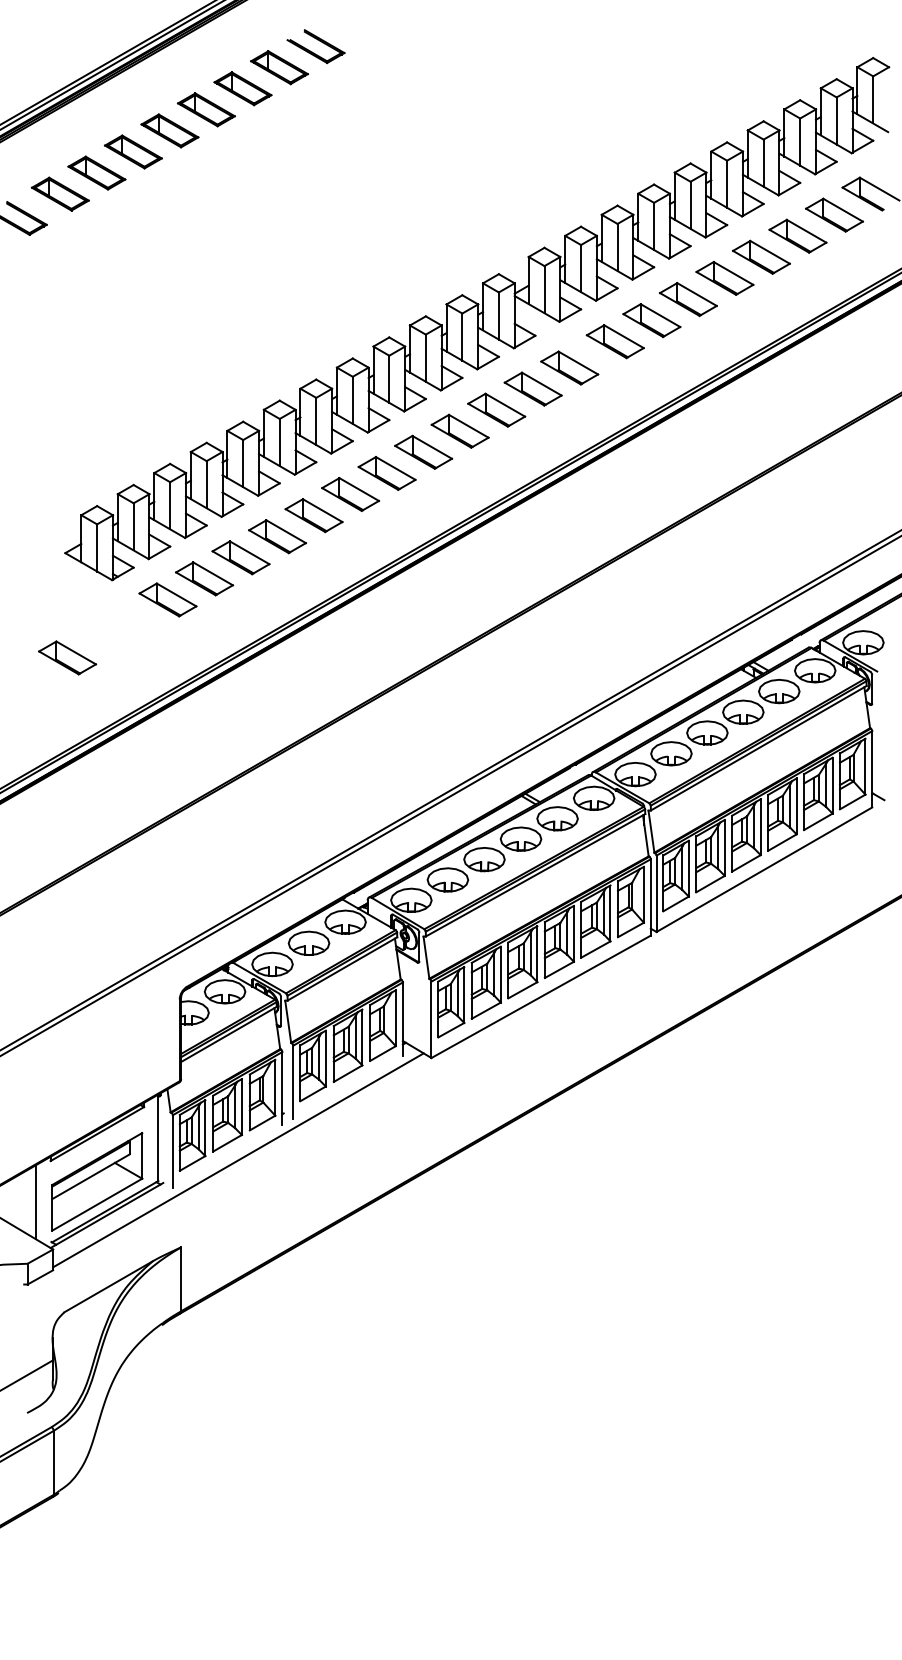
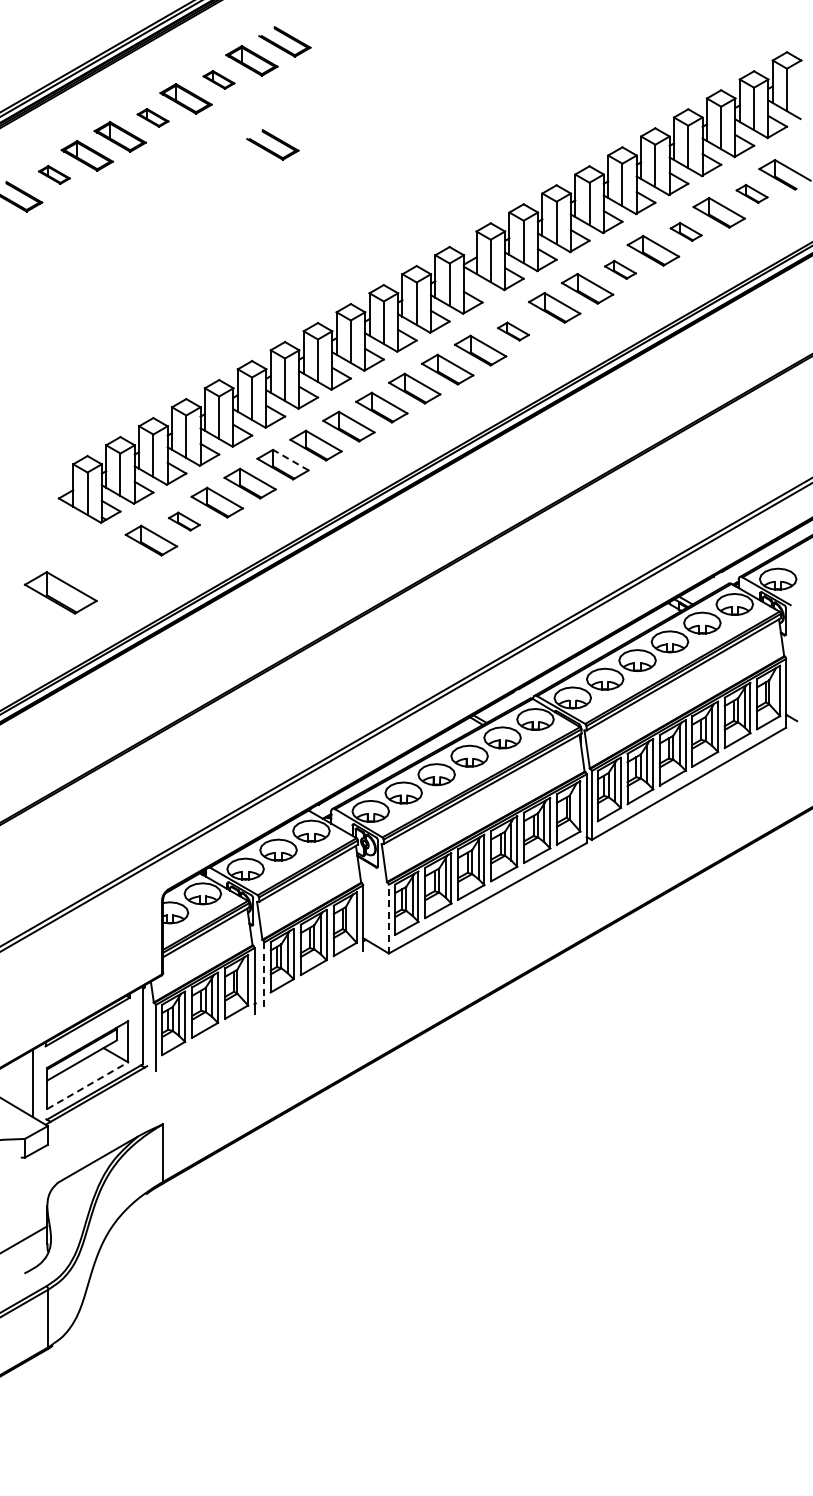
part: (242, 88) -> (218, 79), size x0.6
part: (169, 130) -> (152, 117), size x0.6
part: (302, 160) -> (272, 144), added
part: (60, 193) -> (54, 174), size x0.6
part: (833, 214) -> (751, 193), size x0.6
part: (760, 256) -> (685, 231), size x0.6
part: (688, 299) -> (620, 269), size x0.6
part: (569, 367) -> (513, 331), size x0.6
line: (322, 511) -> (290, 460), solid -> dashed
part: (204, 578) -> (184, 521), size x0.6
part: (67, 657) -> (60, 592), size x1.4
line: (431, 1019) -> (388, 918), solid -> dashed
line: (293, 1082) -> (264, 975), solid -> dashed
line: (237, 1160) -> (214, 1045), removed
line: (97, 1204) -> (87, 1085), solid -> dashed

